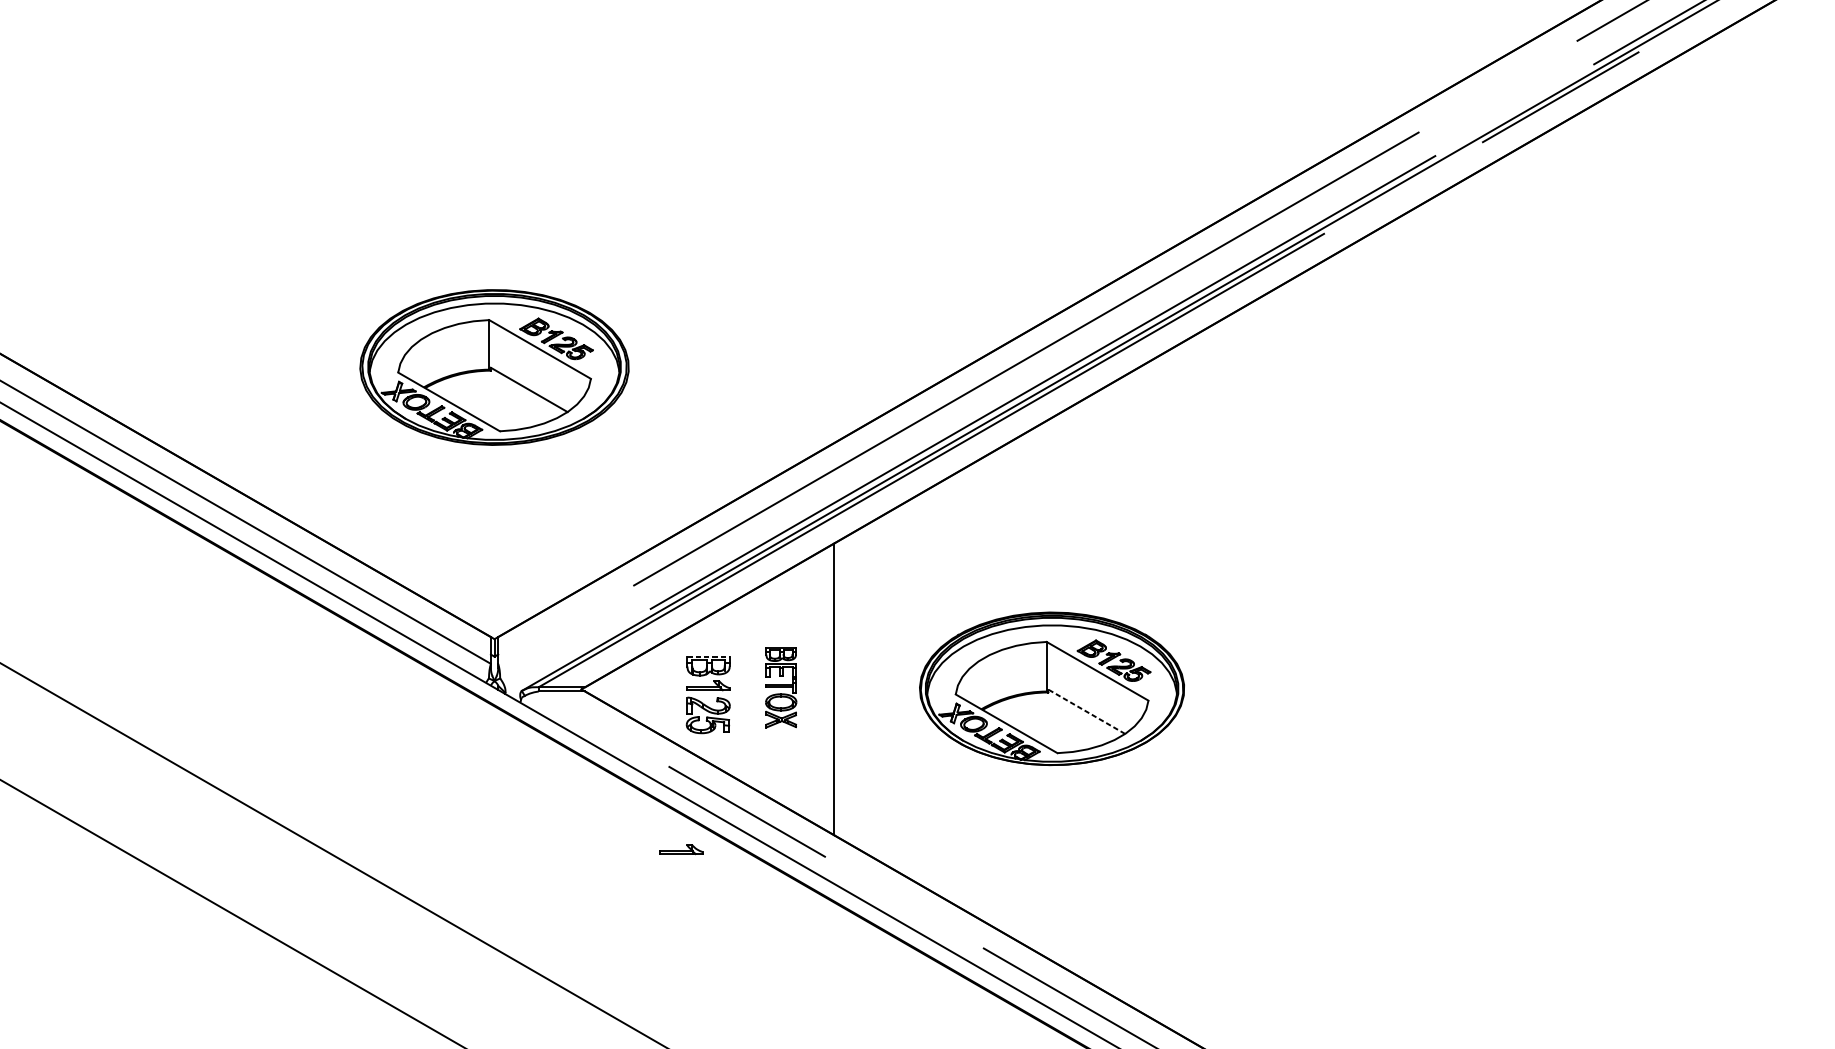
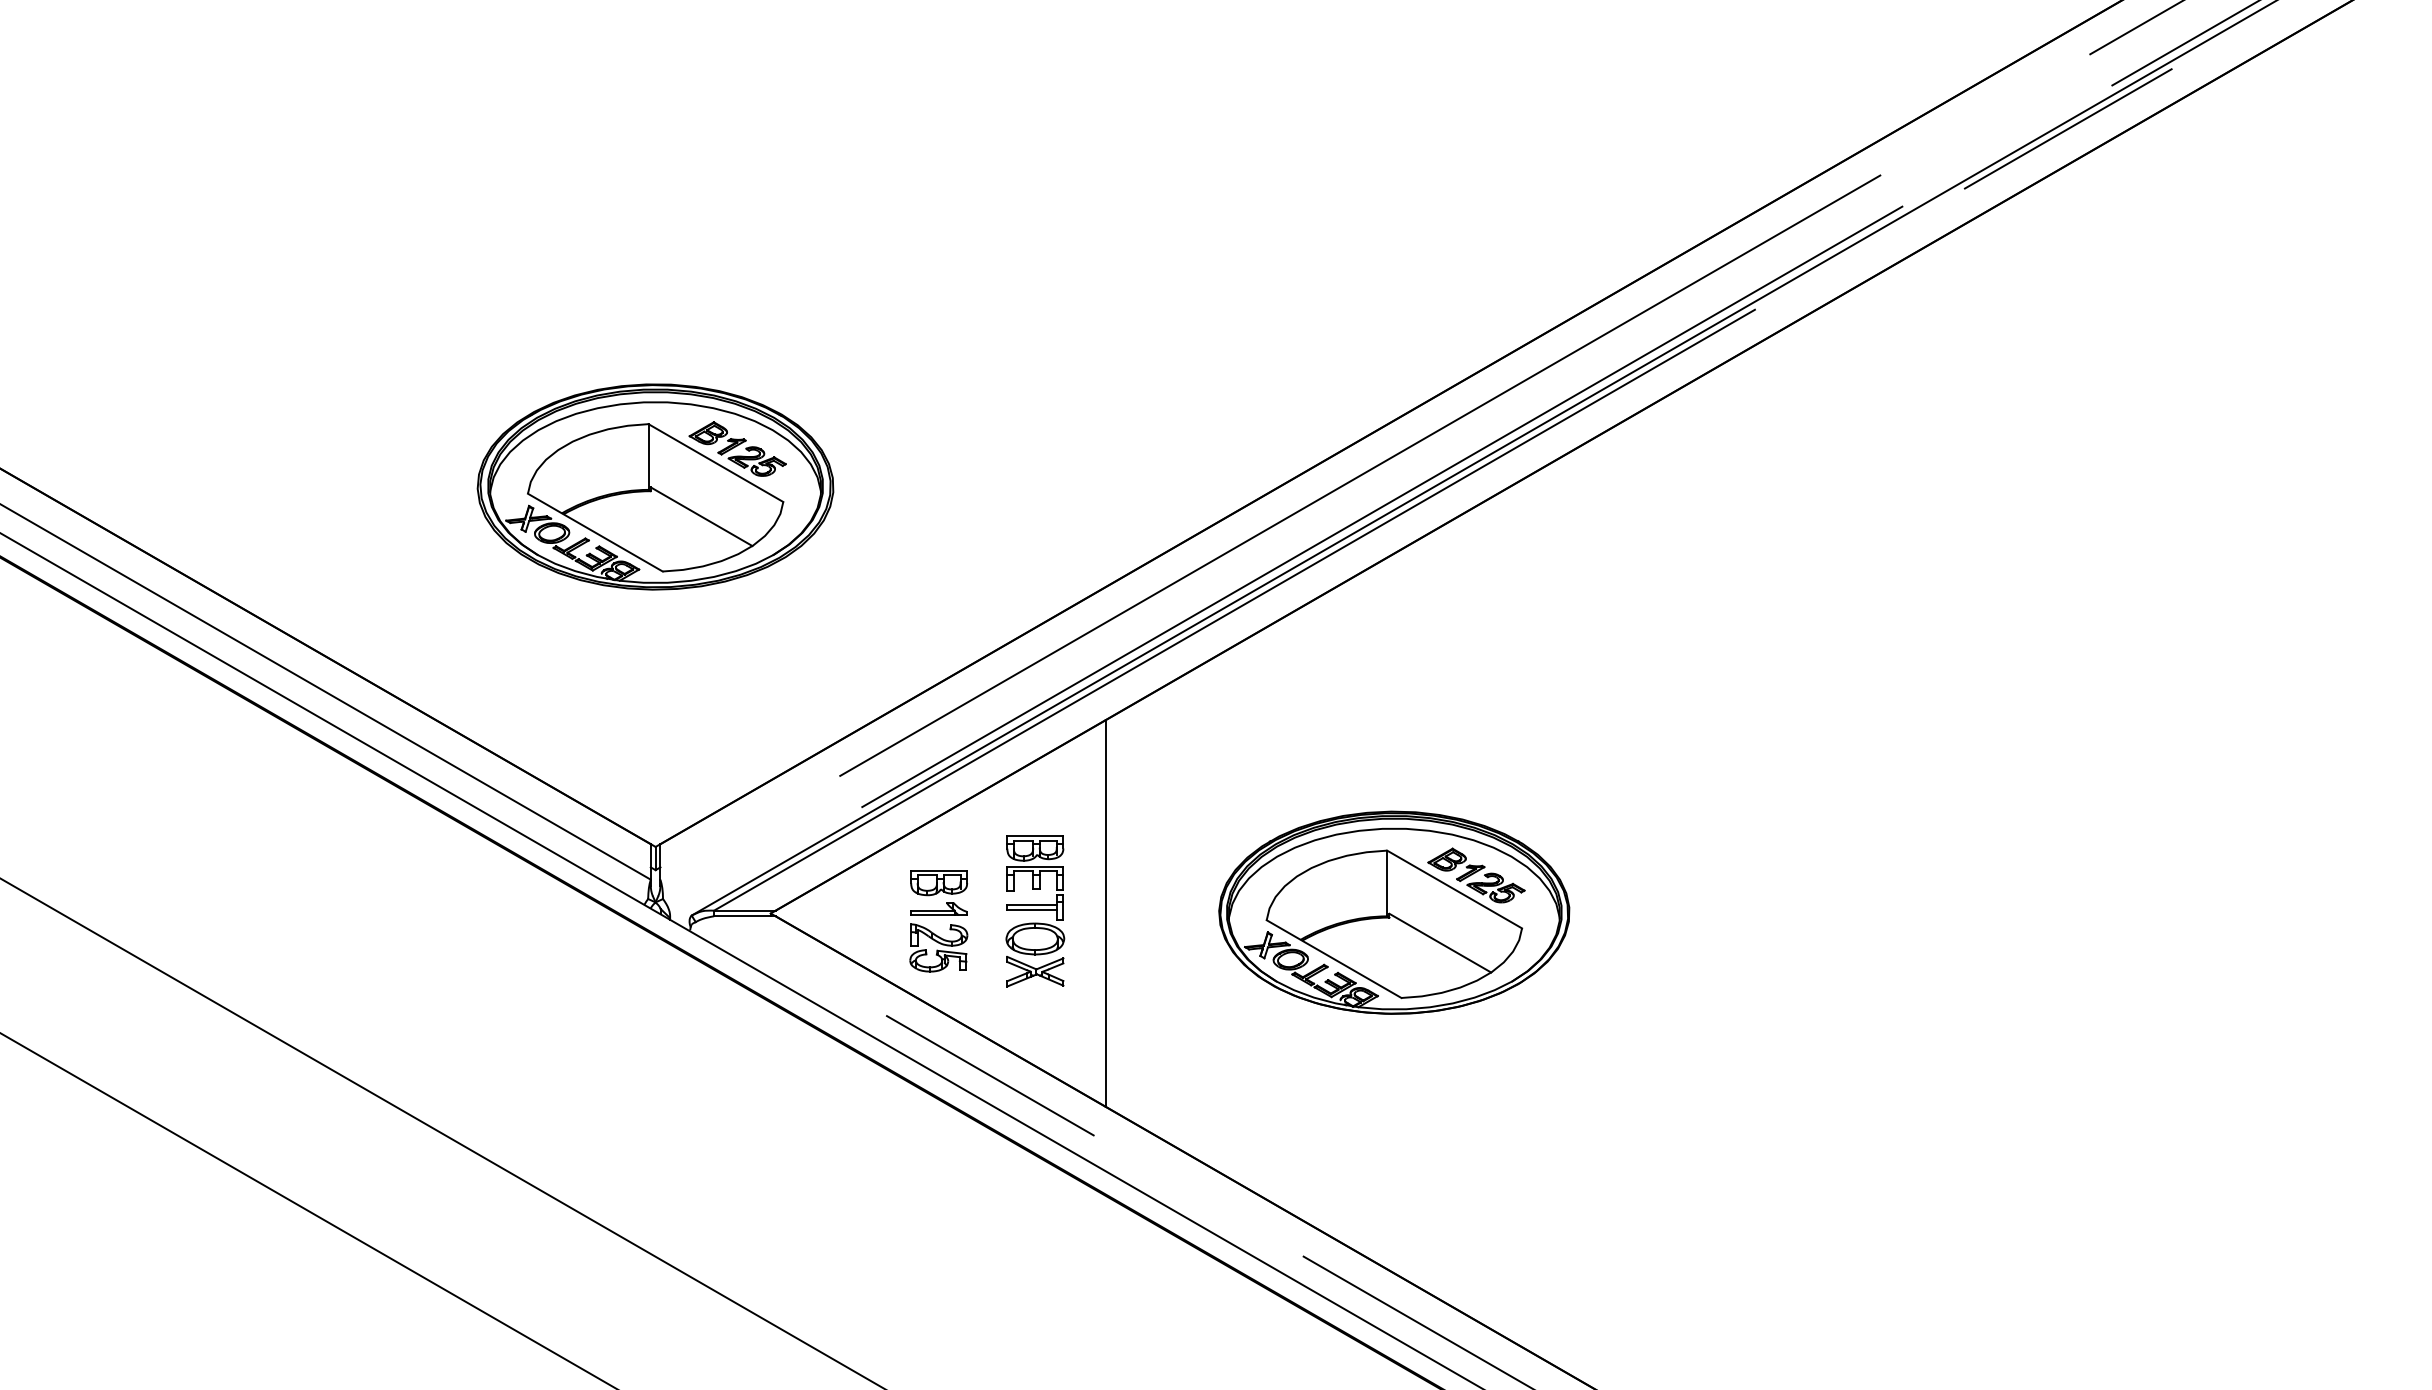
line: (708, 656) -> (939, 870), dashed -> solid
part: (781, 687) -> (1035, 911), size x1.43
line: (1086, 712) -> (1440, 943), dashed -> solid
part: (680, 849) -> (902, 1125), removed

